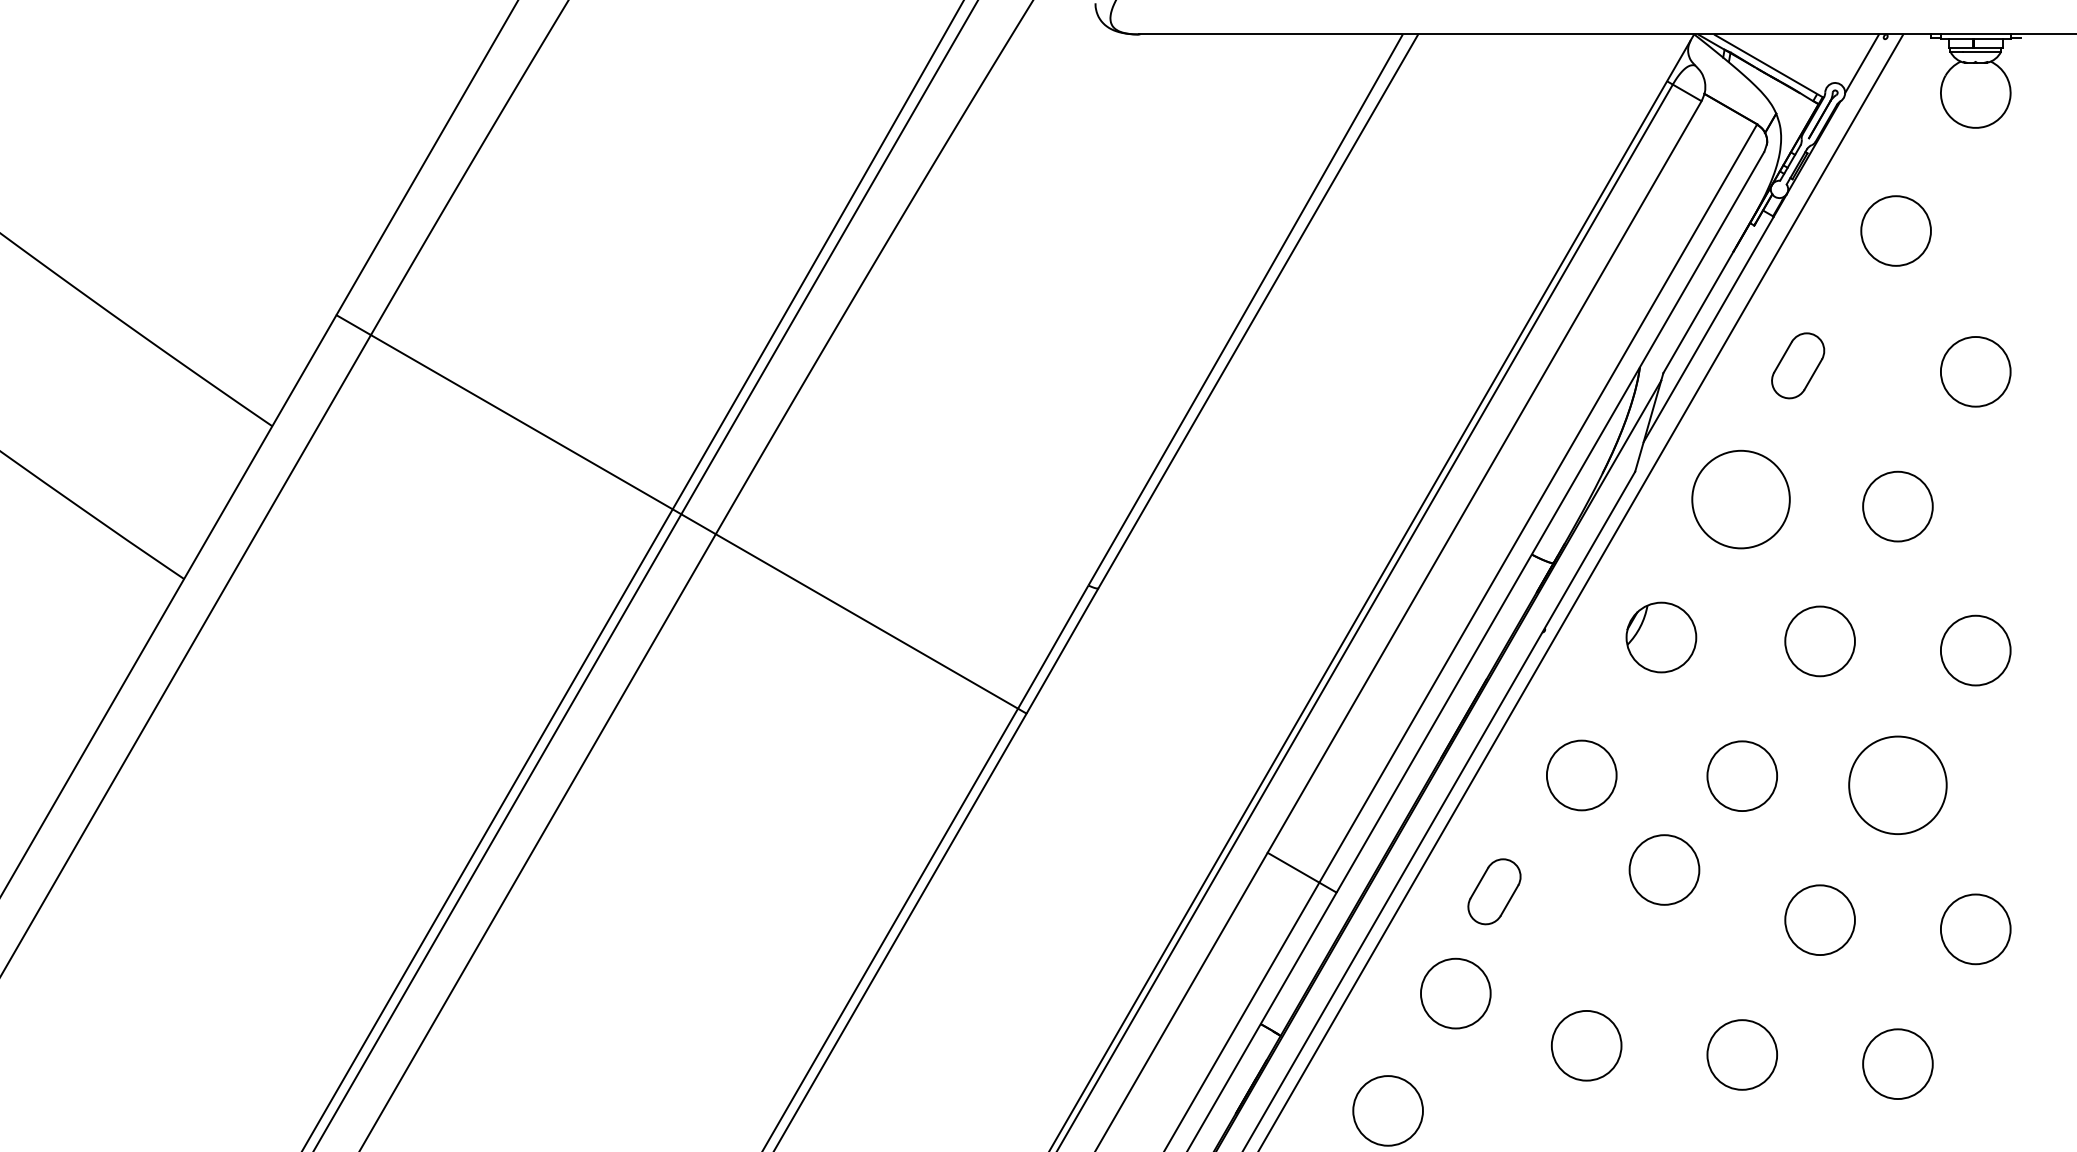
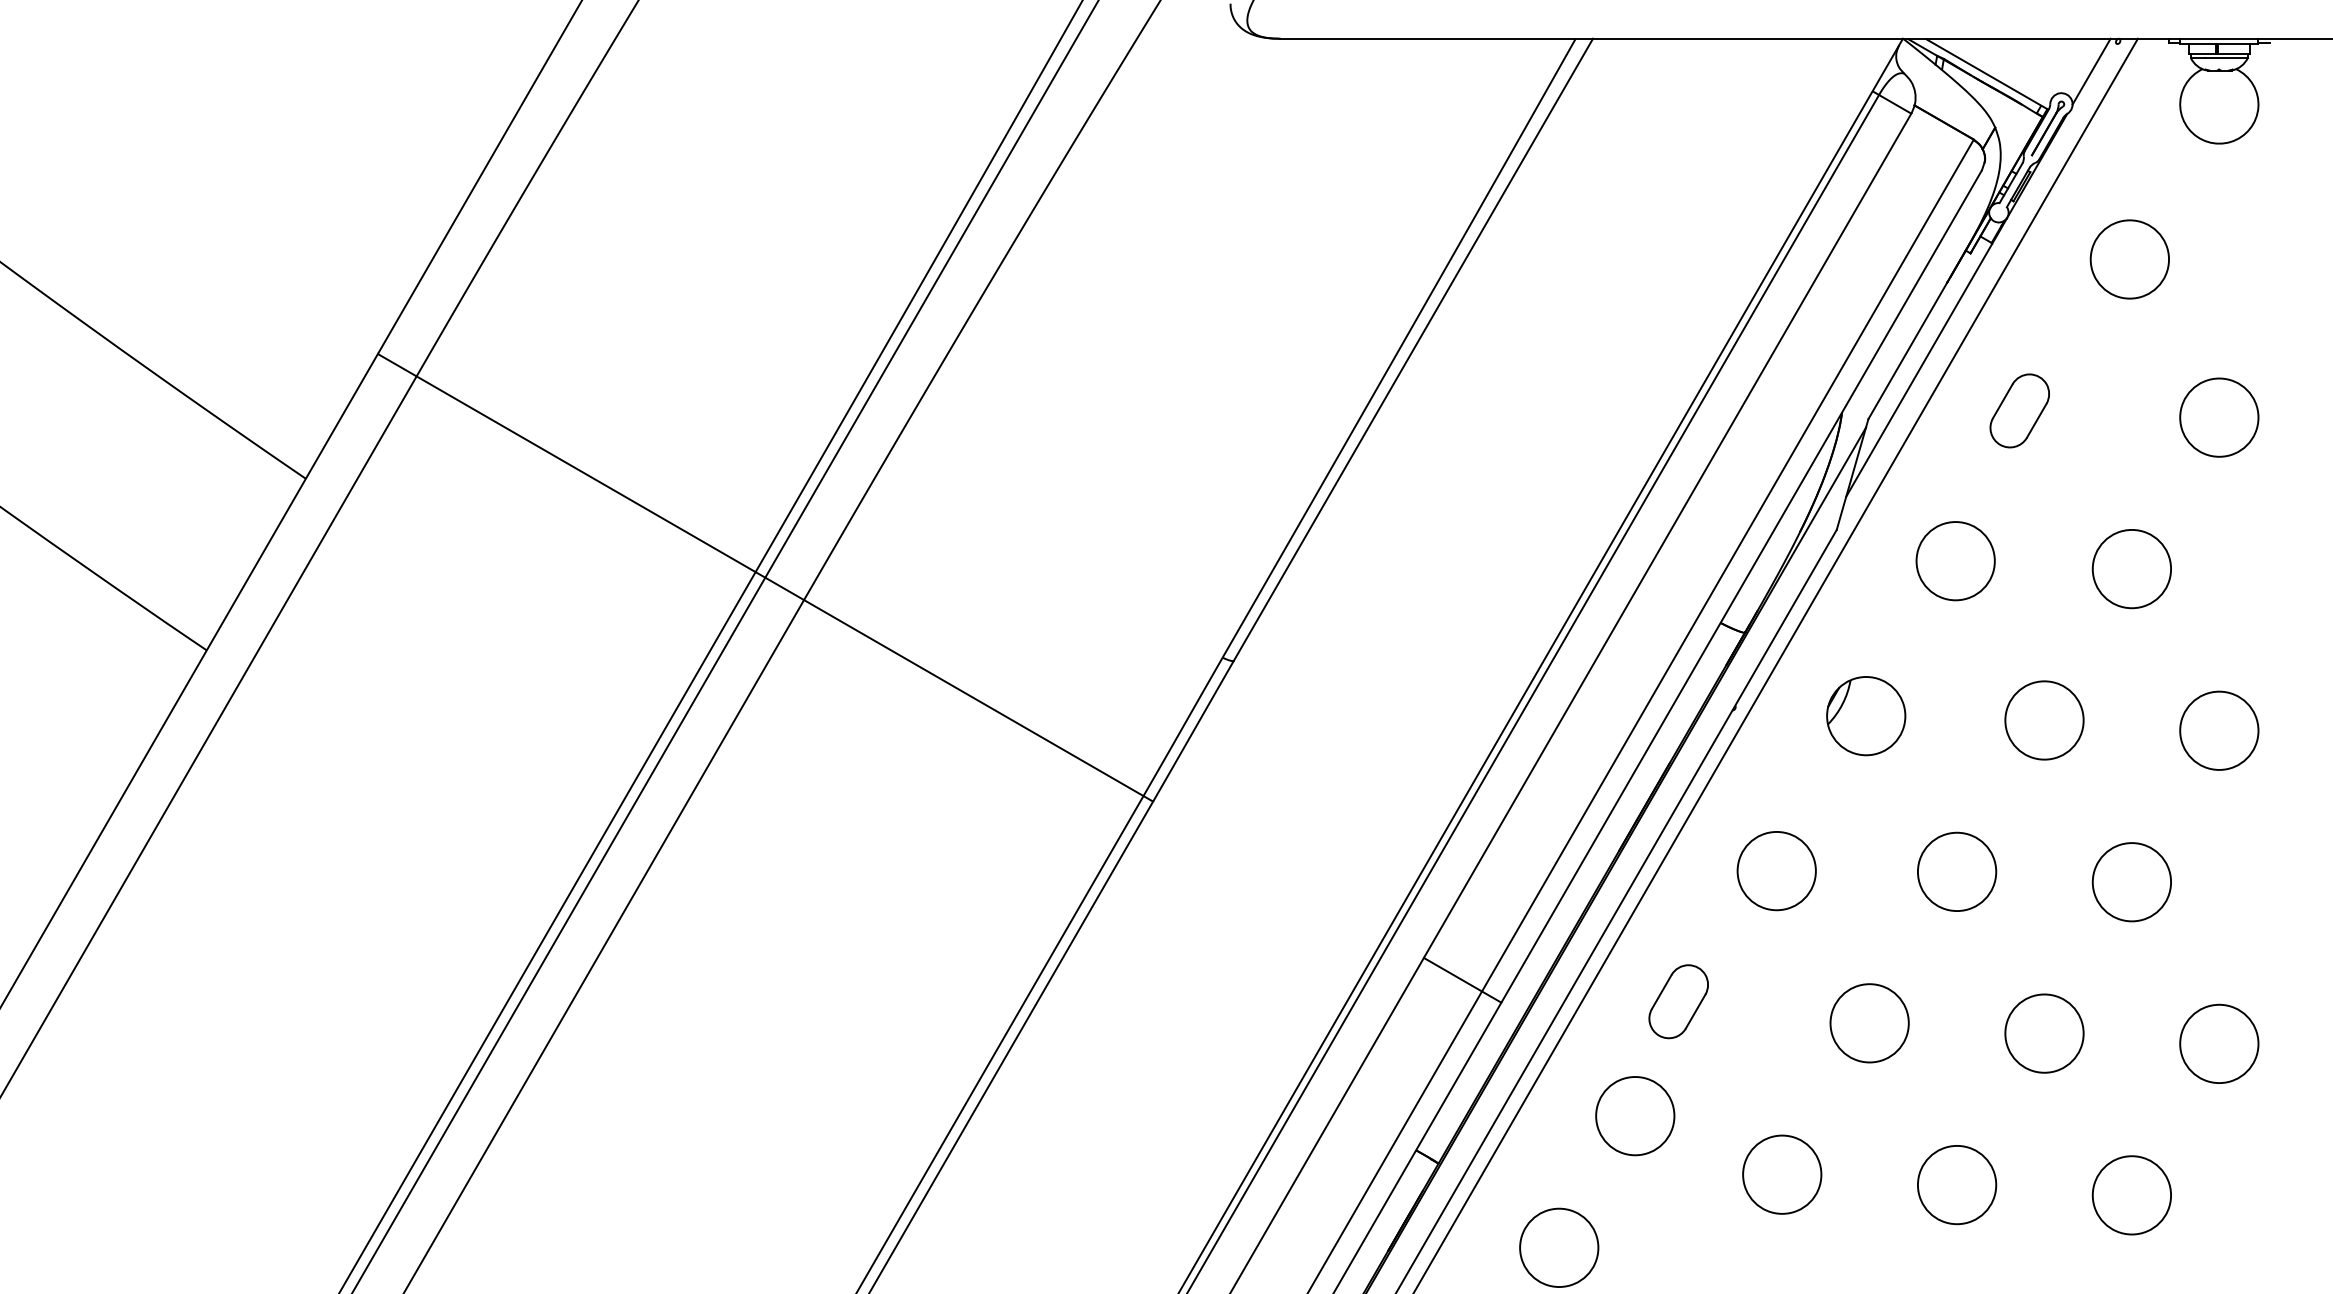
circle: (1740, 499) -> (1955, 561), size x0.71
circle: (1897, 785) -> (2131, 882), size x0.71
circle: (1664, 869) -> (1869, 1022), moved

